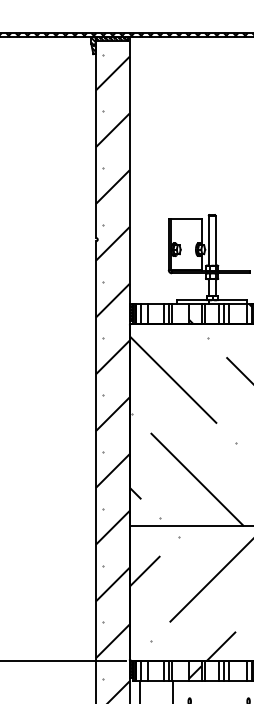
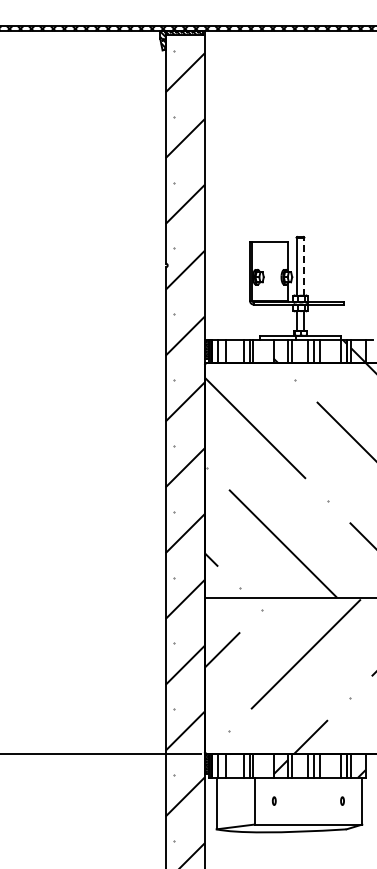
line: (215, 240) -> (304, 266), solid -> dashed

